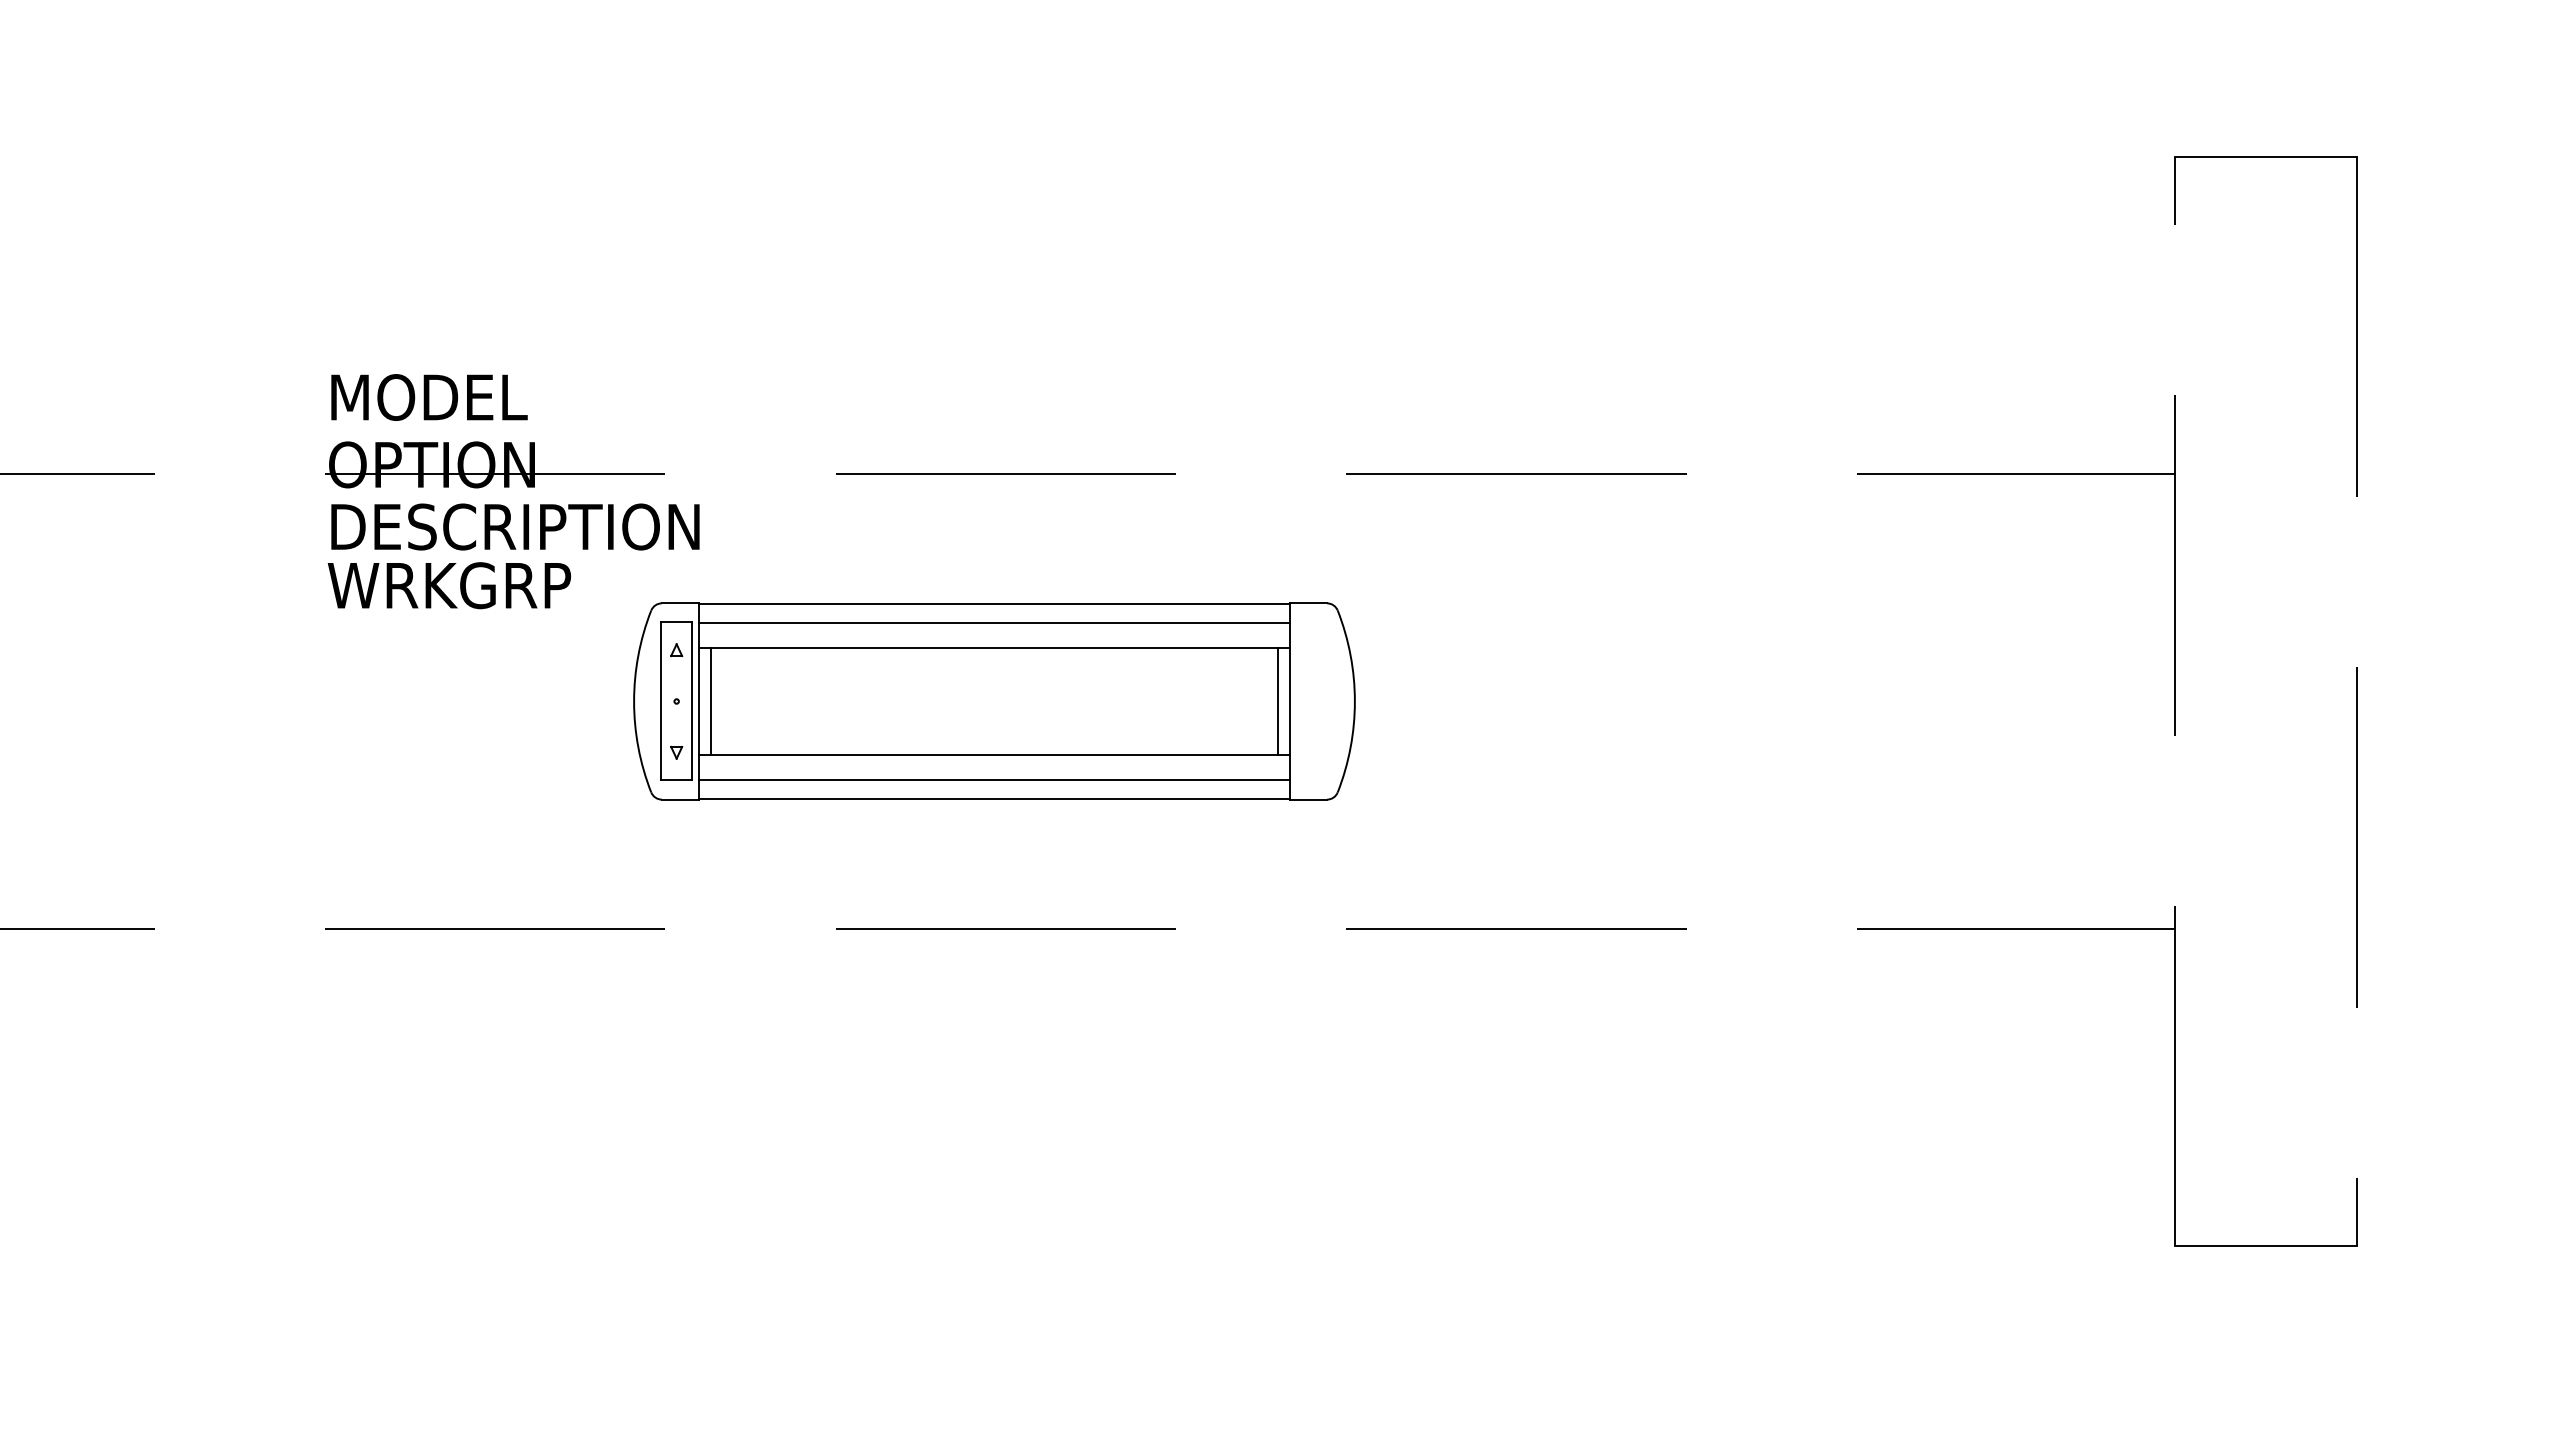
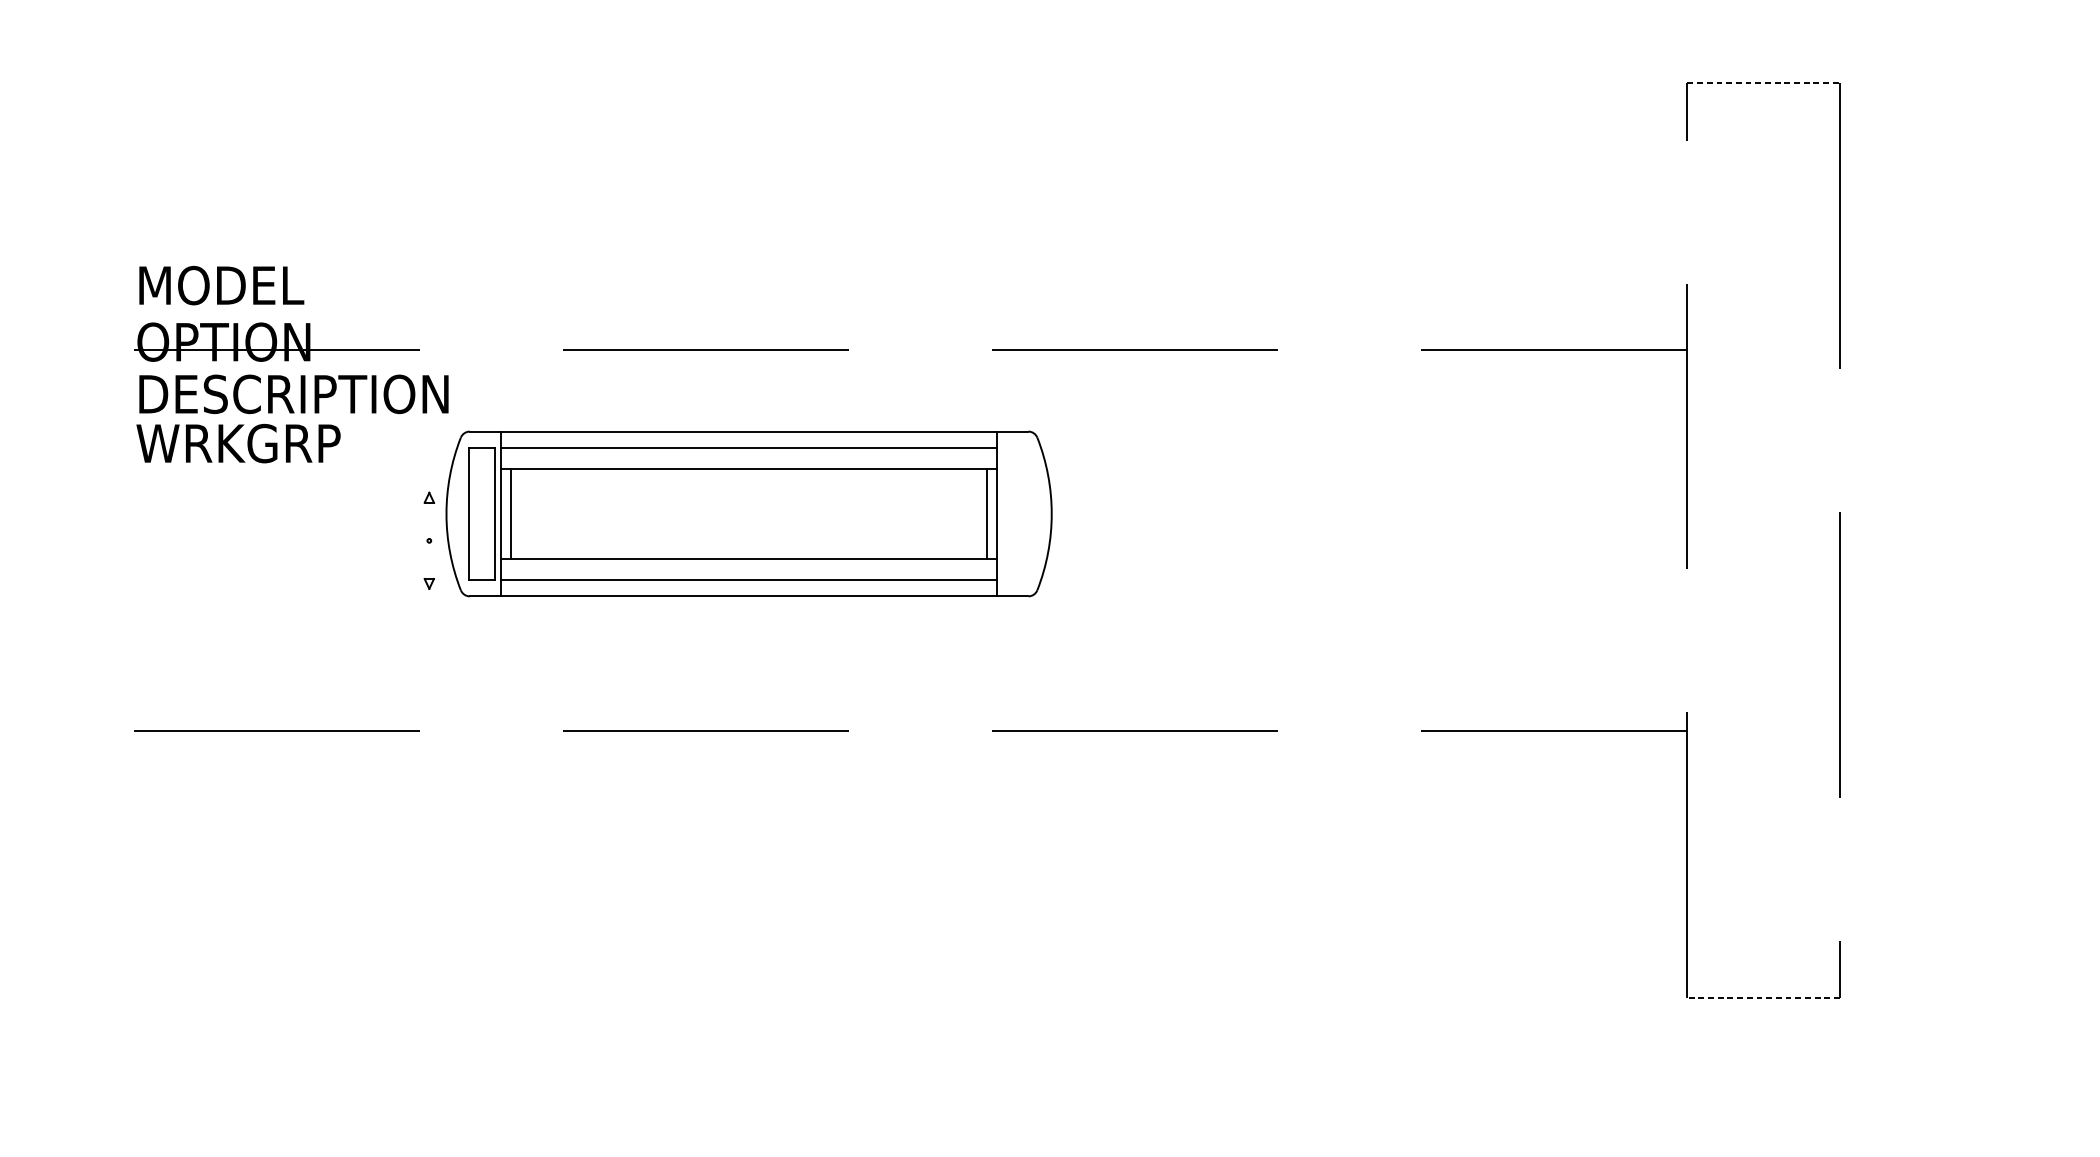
line: (2265, 156) -> (1763, 83), solid -> dashed
part: (994, 701) -> (749, 513), moved
line: (2265, 1246) -> (1763, 998), solid -> dashed

